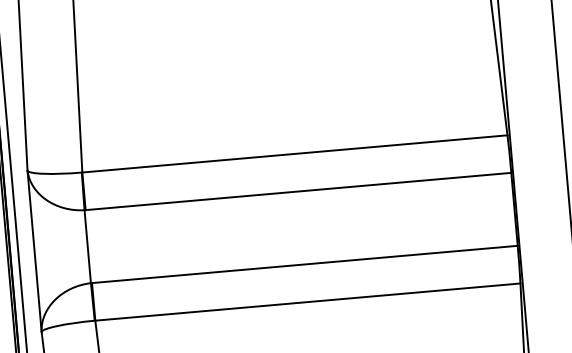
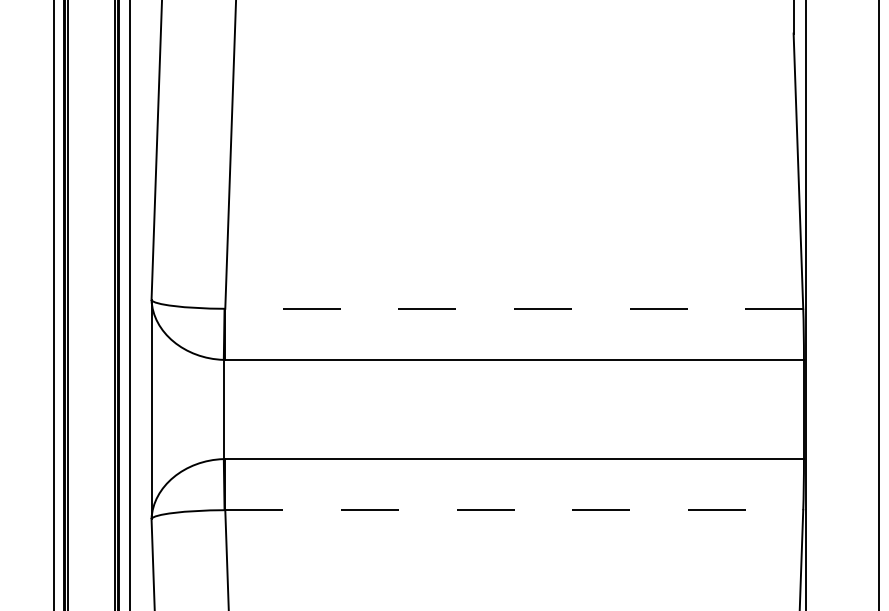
line: (295, 153) -> (514, 308), solid -> dashed
line: (308, 302) -> (514, 510), solid -> dashed

